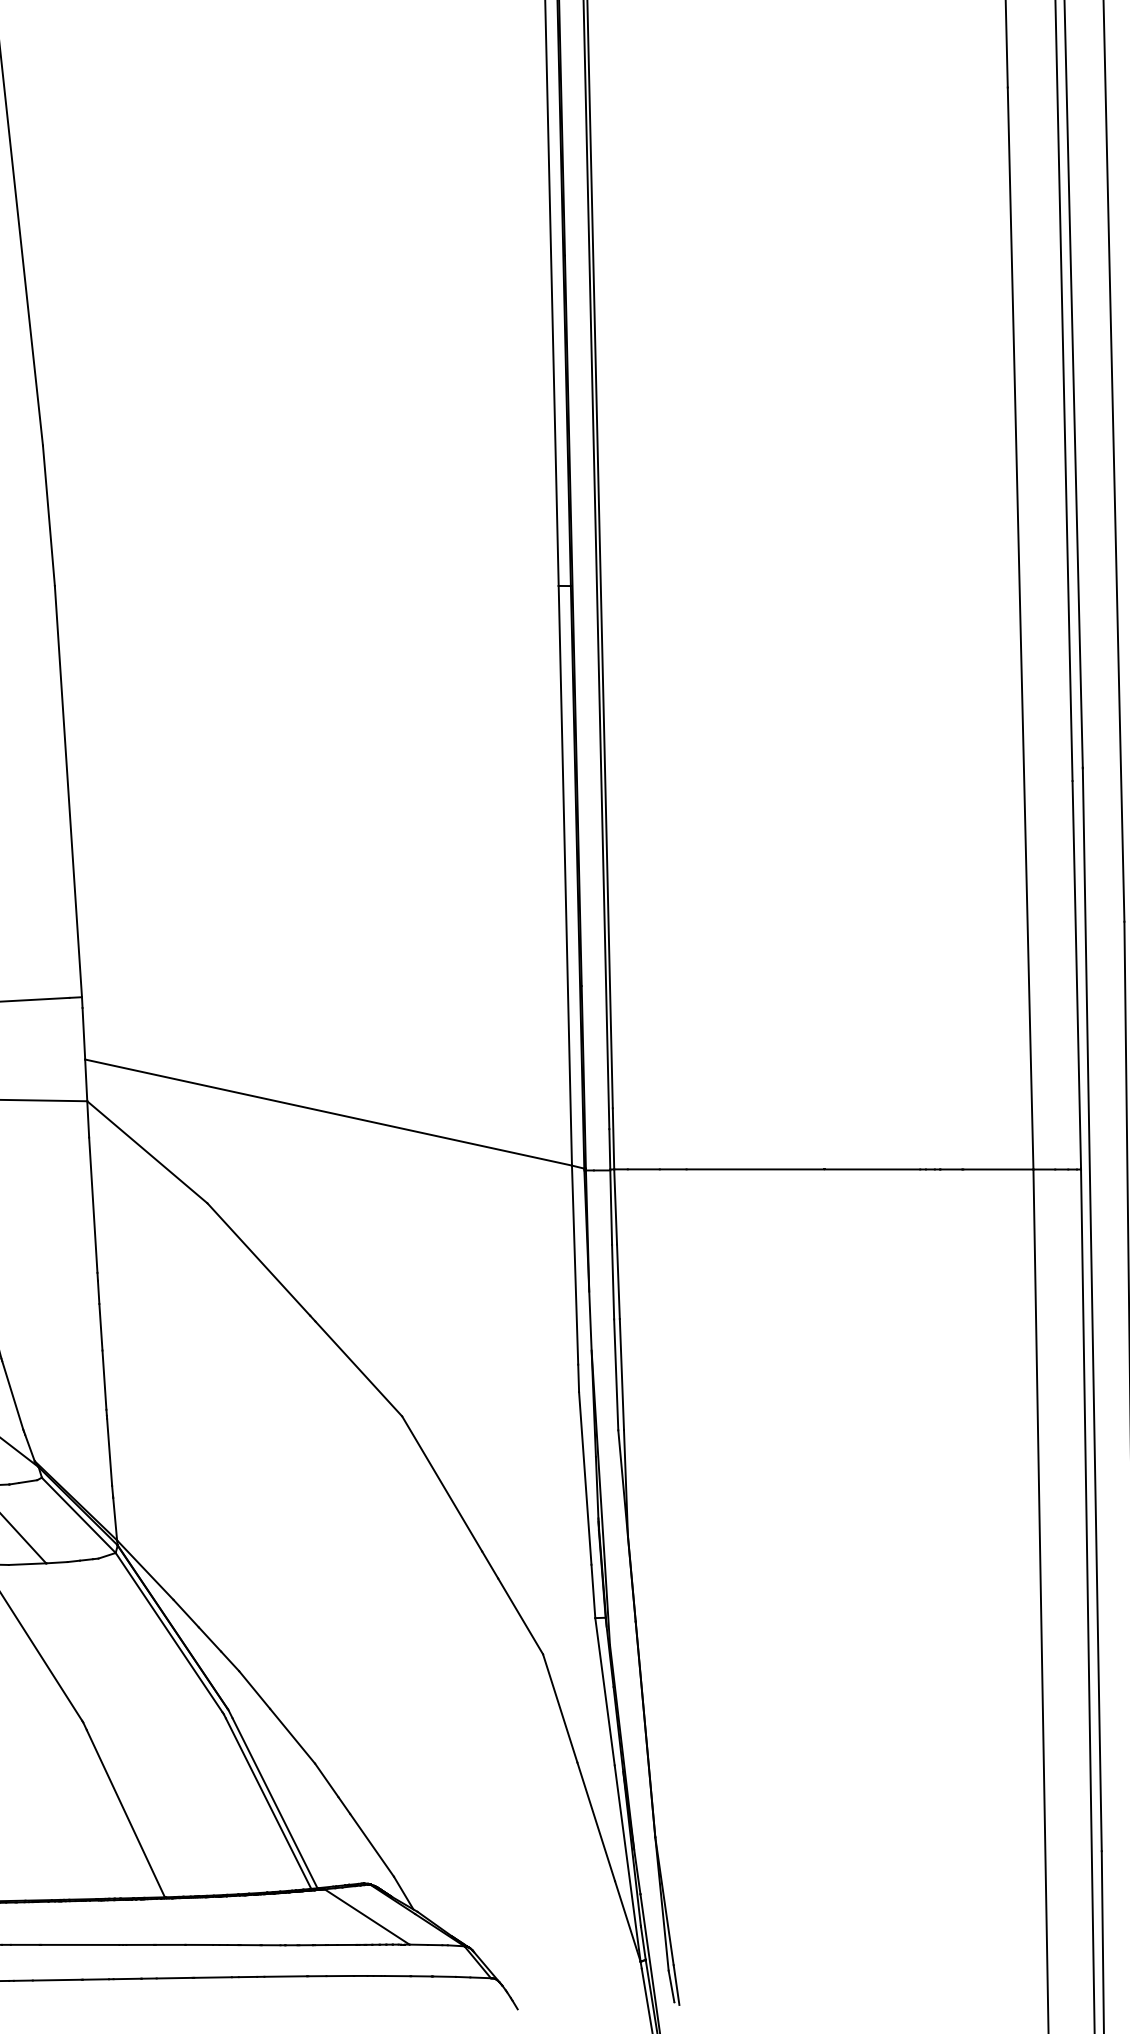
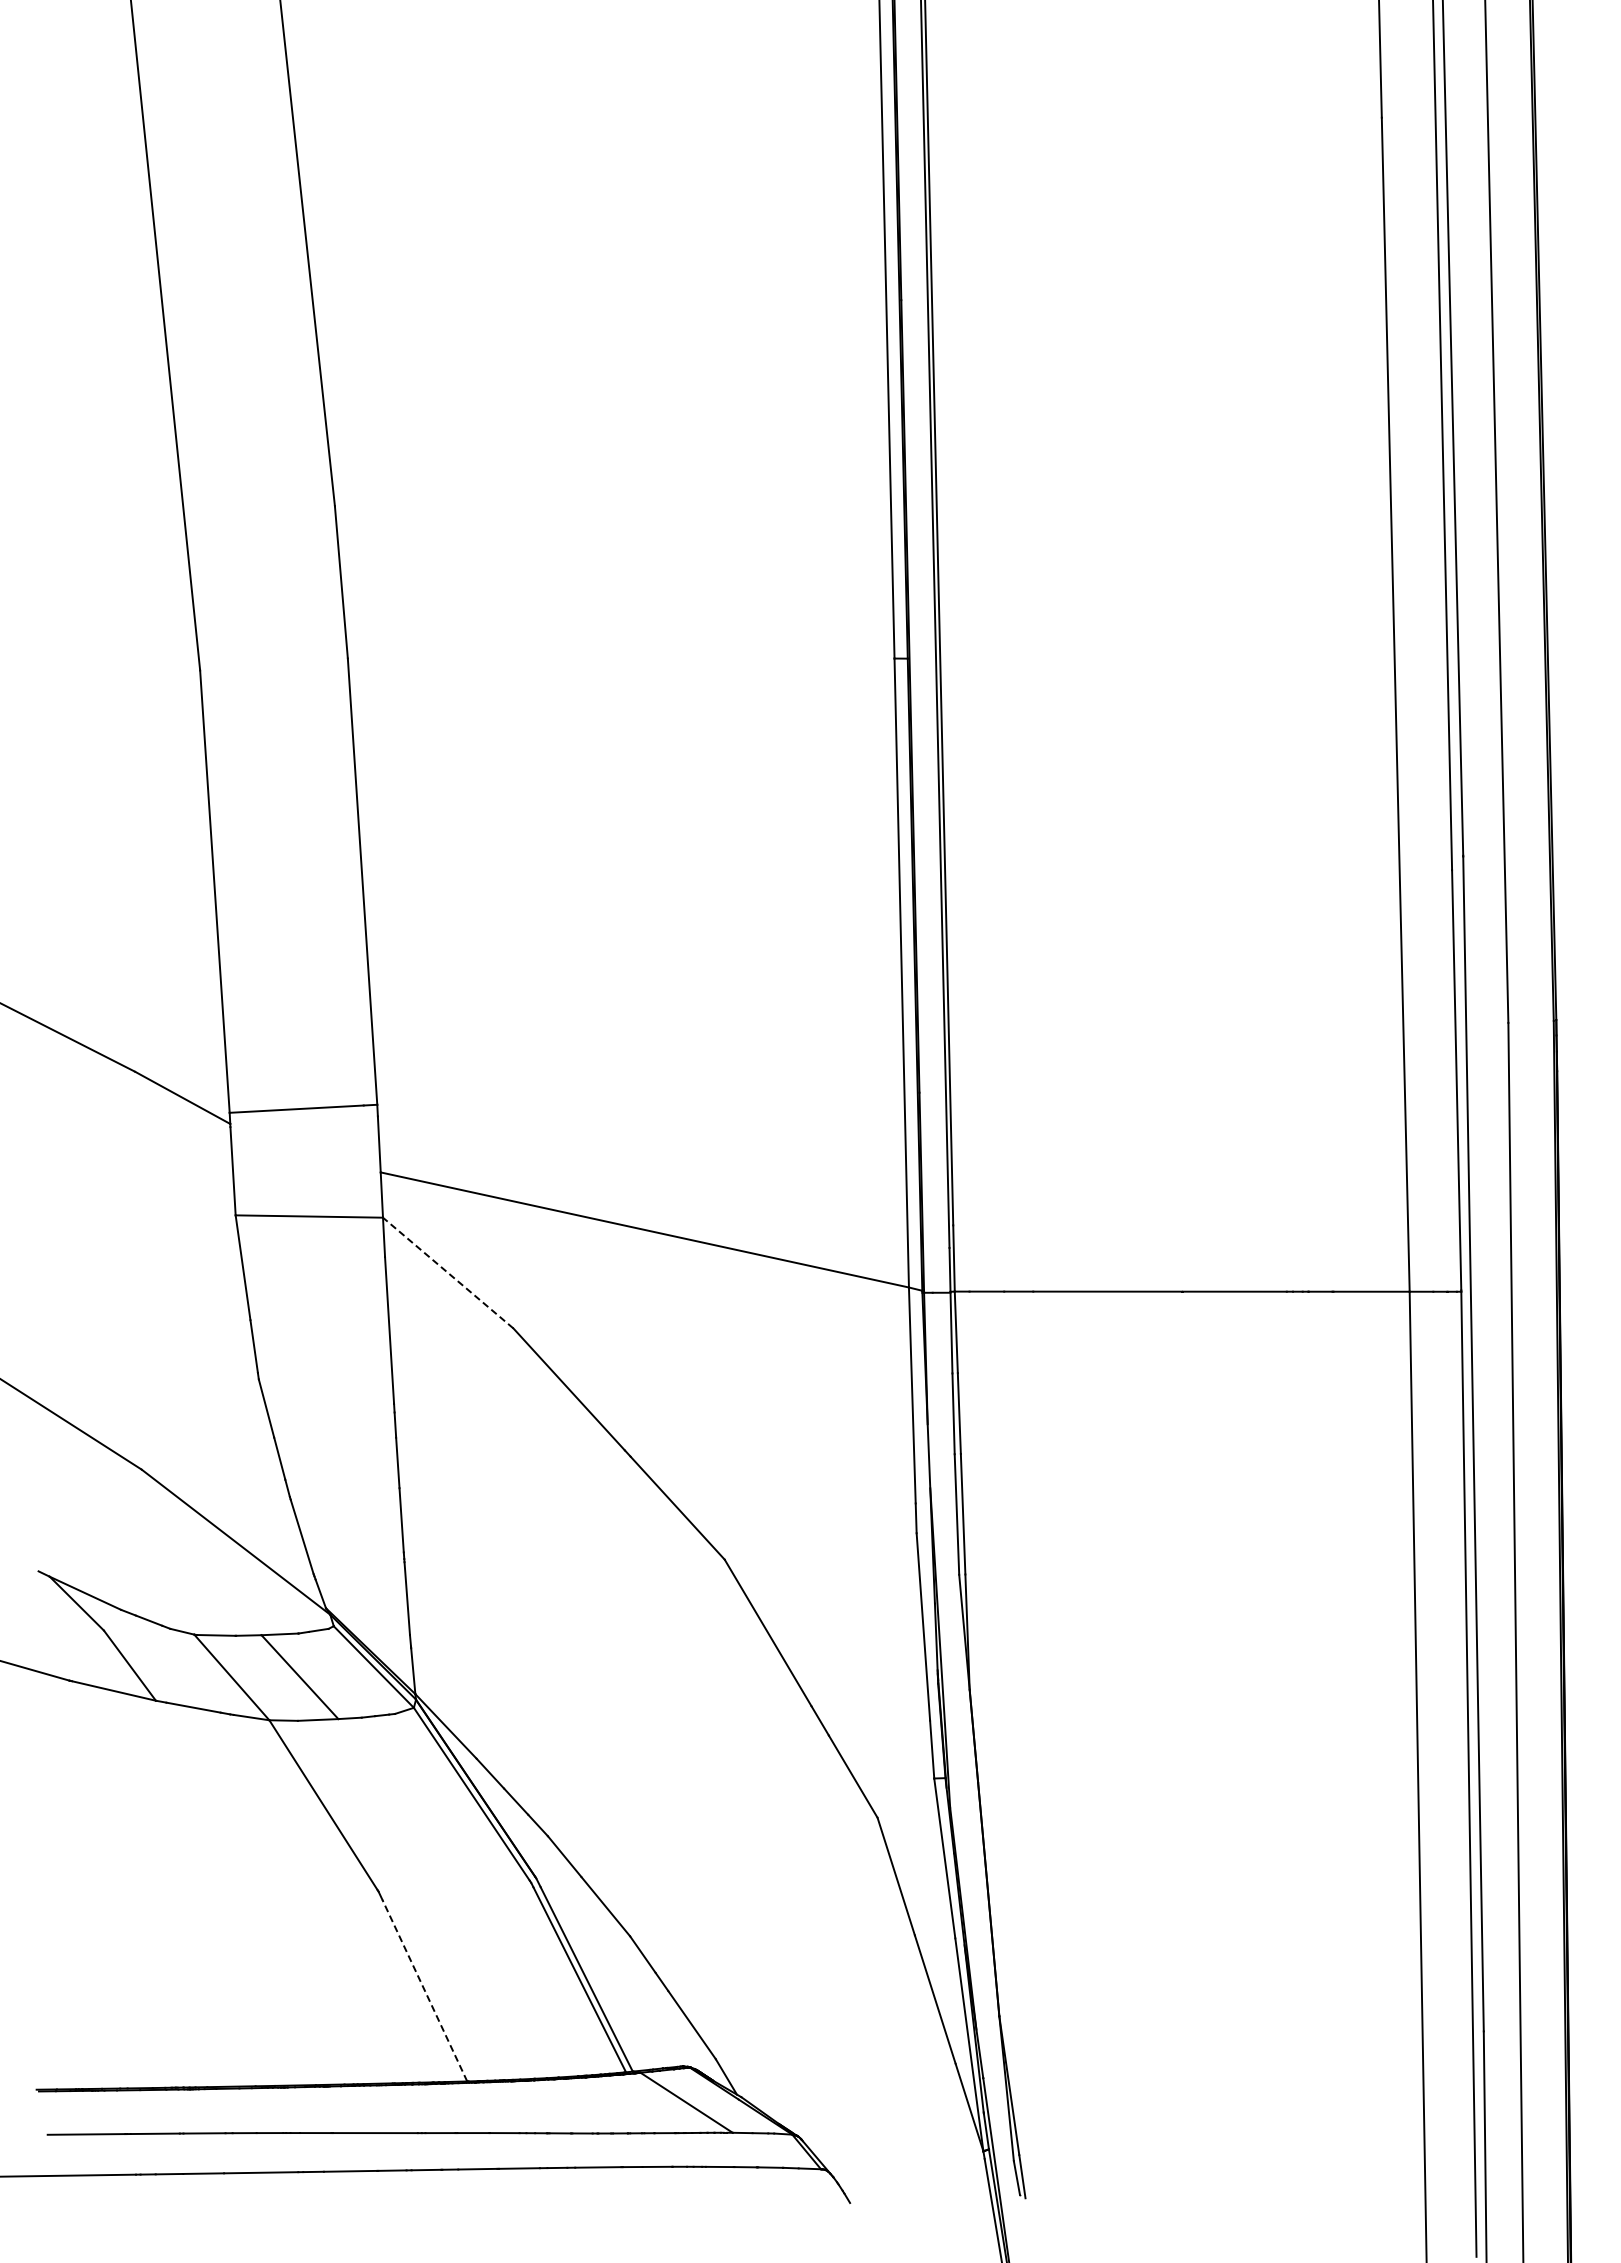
line: (147, 1152) -> (448, 1273), solid -> dashed
line: (125, 1813) -> (424, 1990), solid -> dashed

